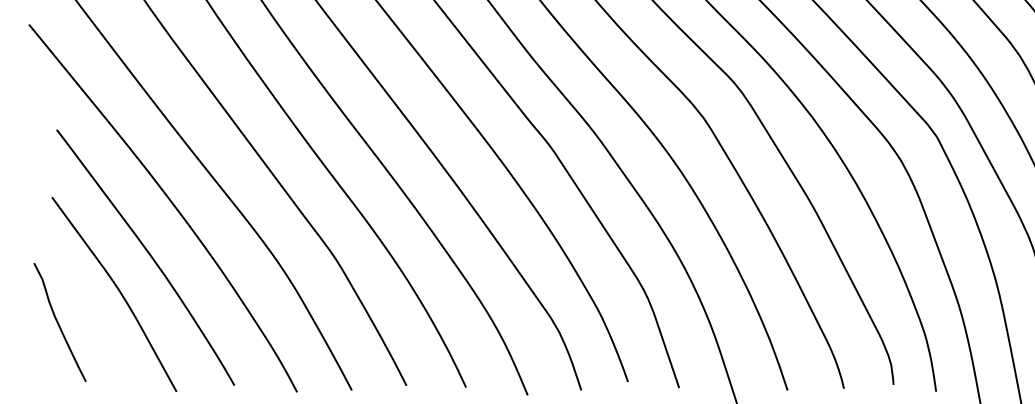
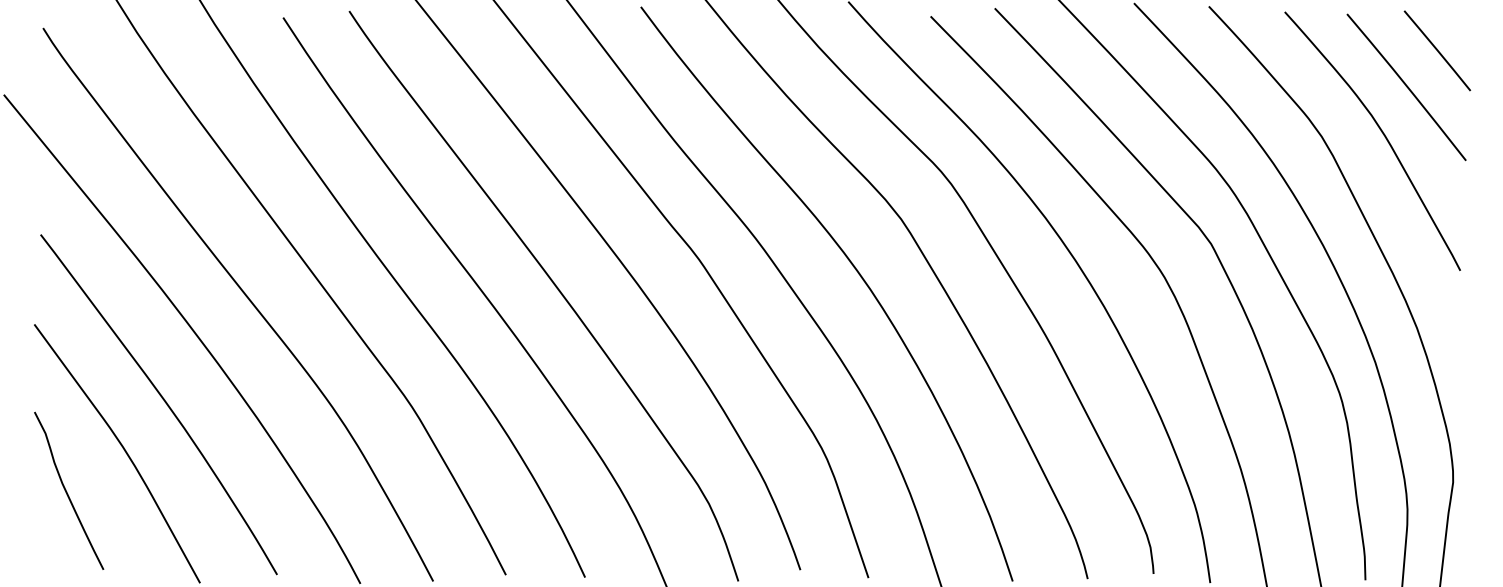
curve: (58, 322) -> (67, 491), moved

